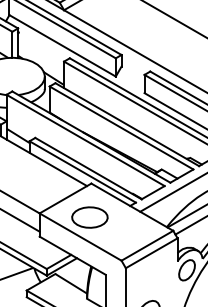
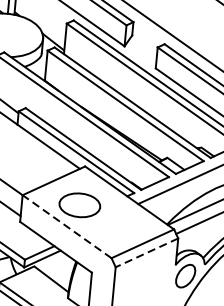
line: (80, 236) -> (67, 226), solid -> dashed
line: (151, 253) -> (146, 253), solid -> dashed

